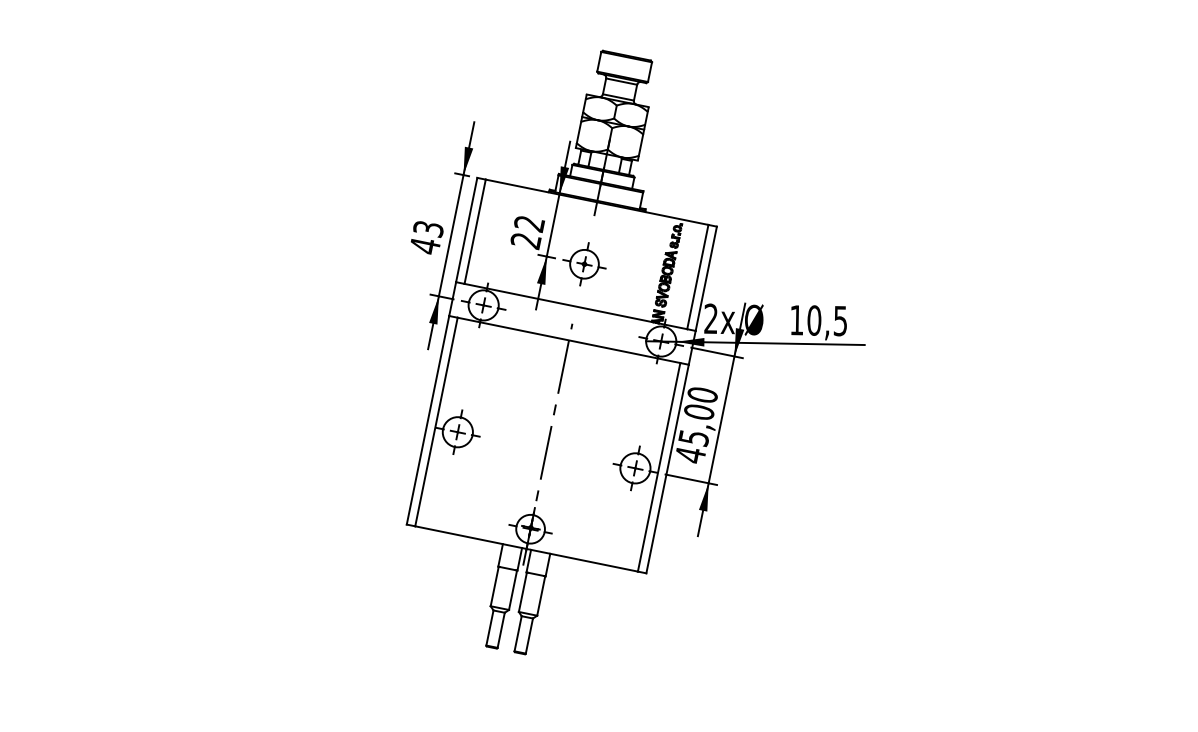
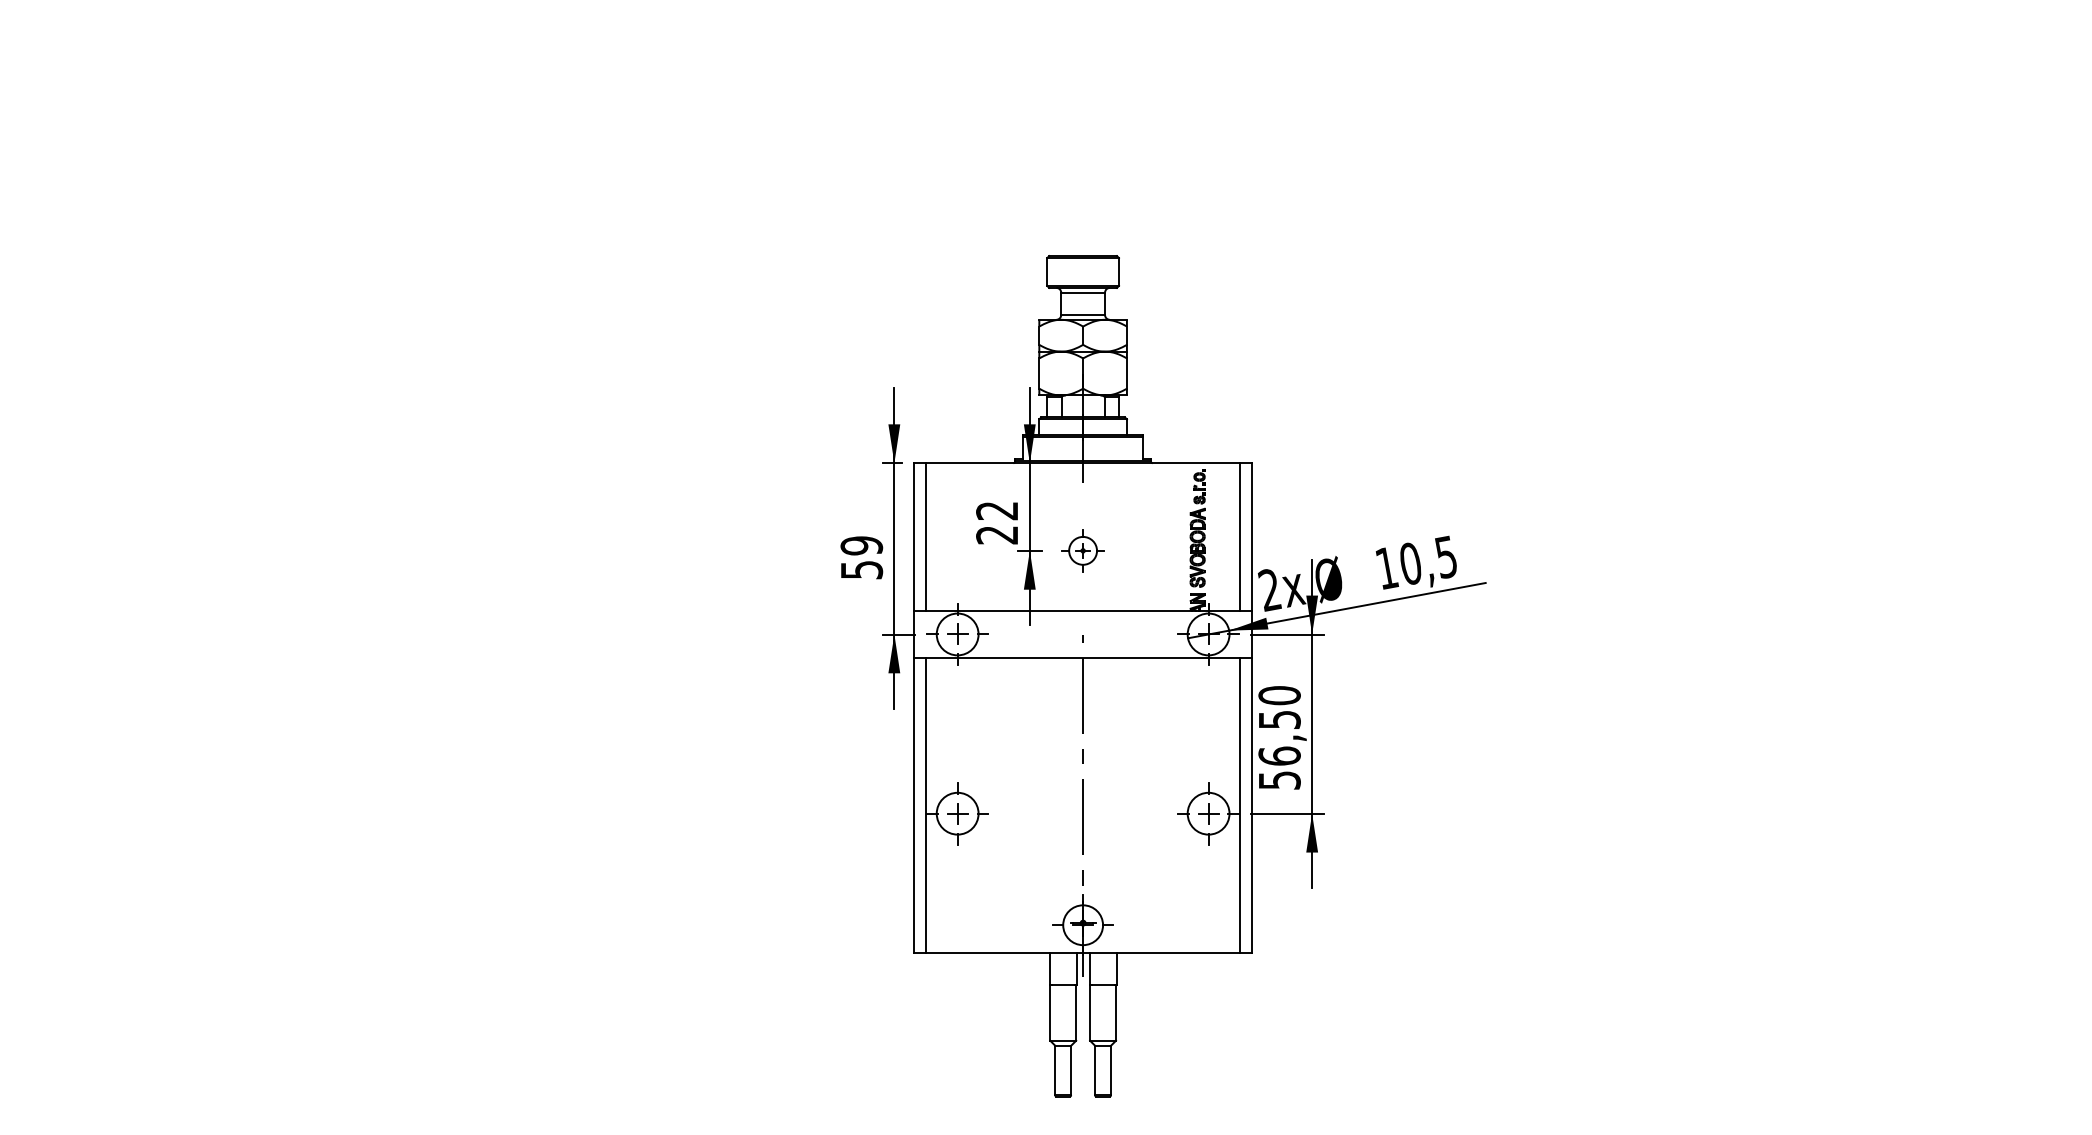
text: (426, 237) -> (861, 558), 43 -> 59
part: (584, 263) -> (1082, 550), size x0.7
text: (694, 433) -> (1279, 750), 45,00 -> 56,50

